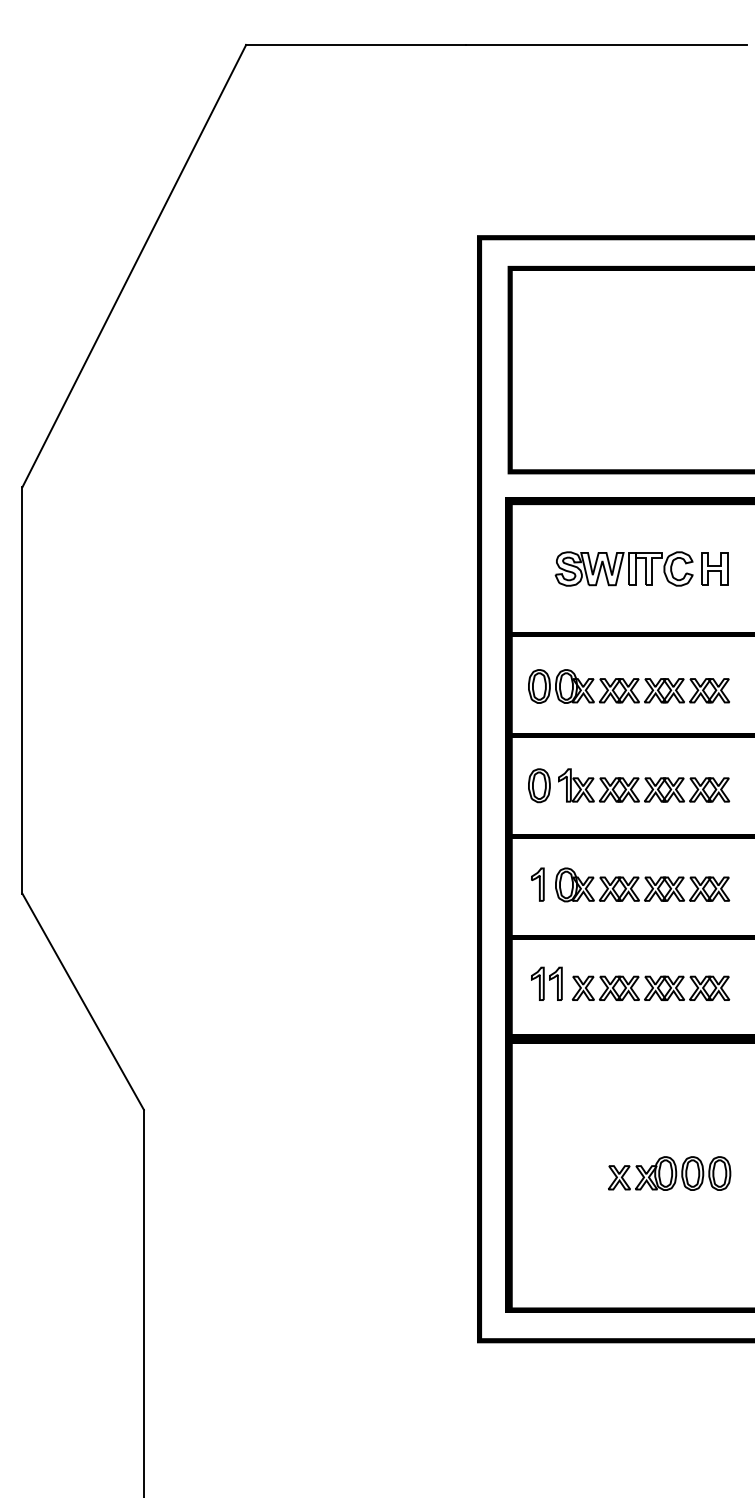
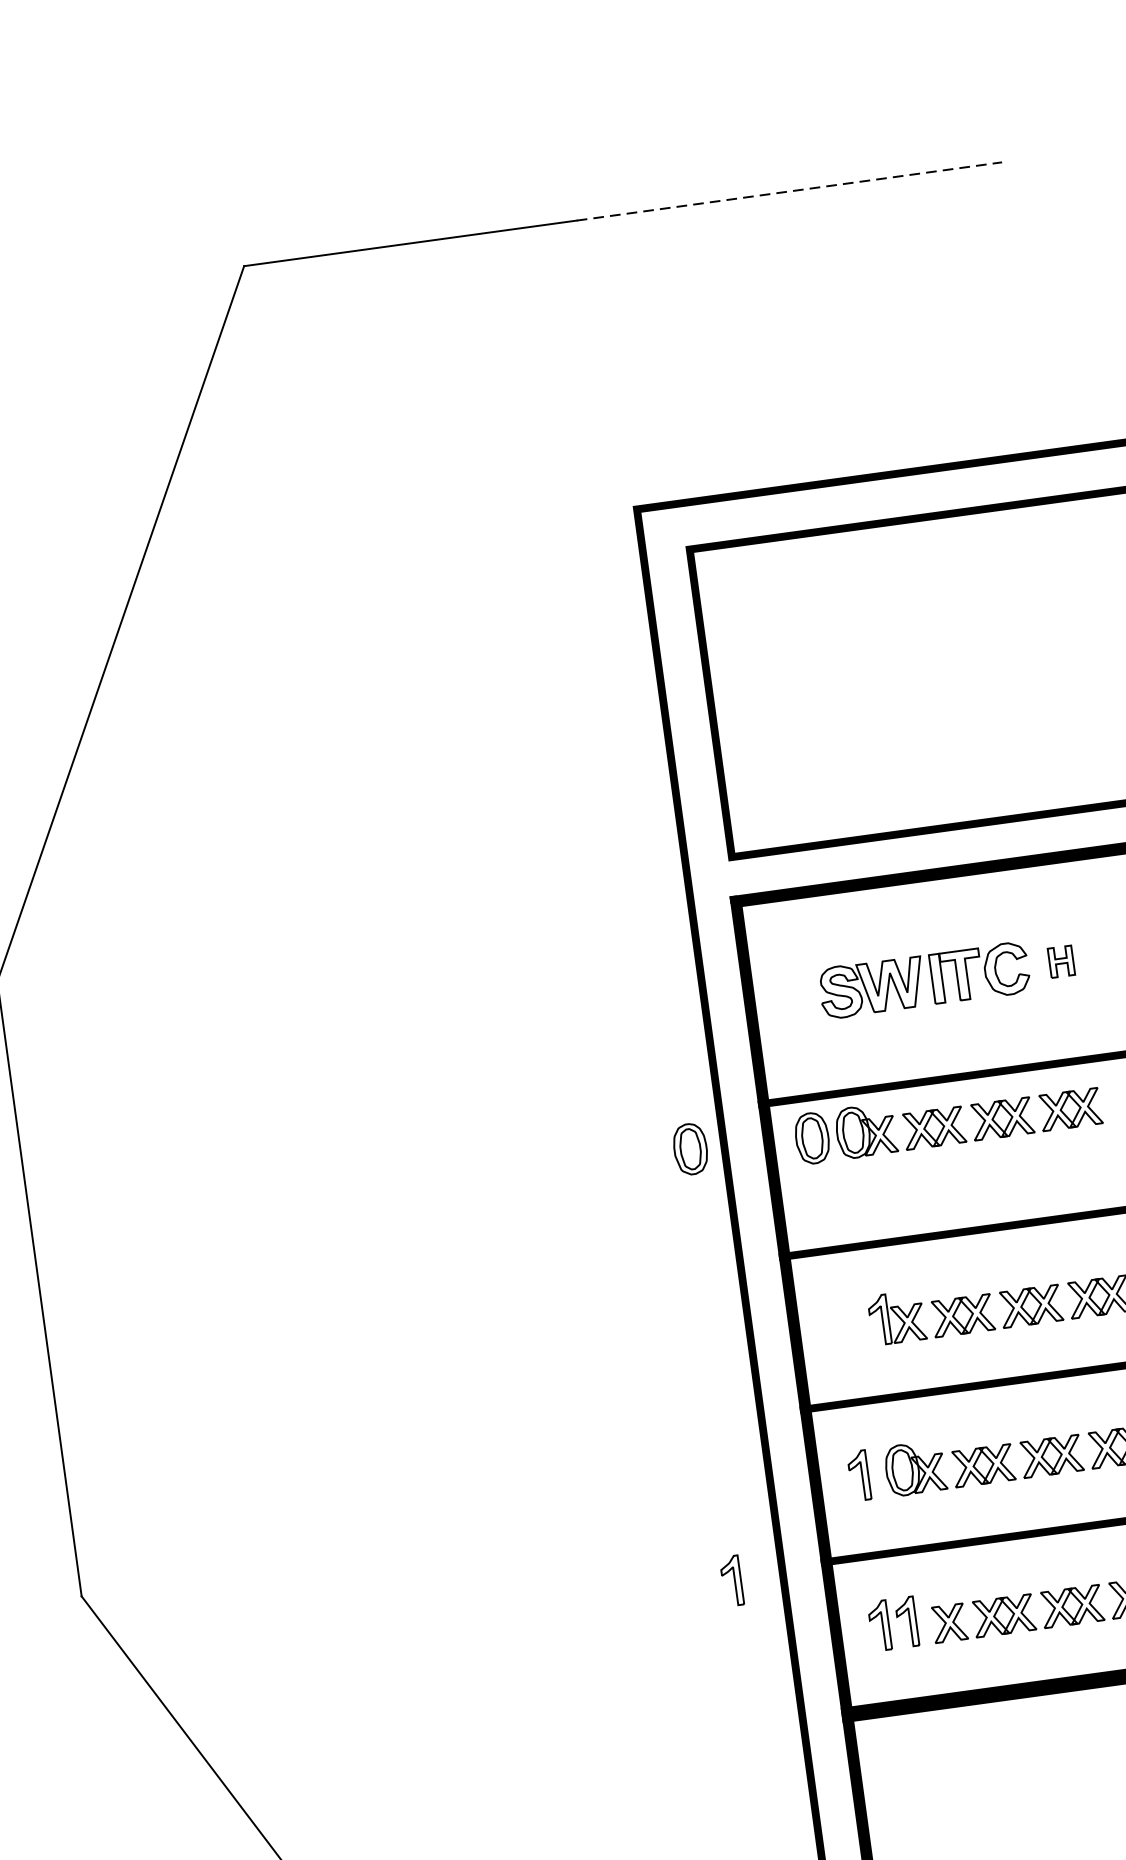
line: (606, 44) -> (789, 190), solid -> dashed
part: (714, 568) -> (1060, 961), size x0.6
part: (628, 686) -> (947, 1119), moved
part: (539, 785) -> (690, 1148), moved
part: (445, 941) -> (731, 1580), added

